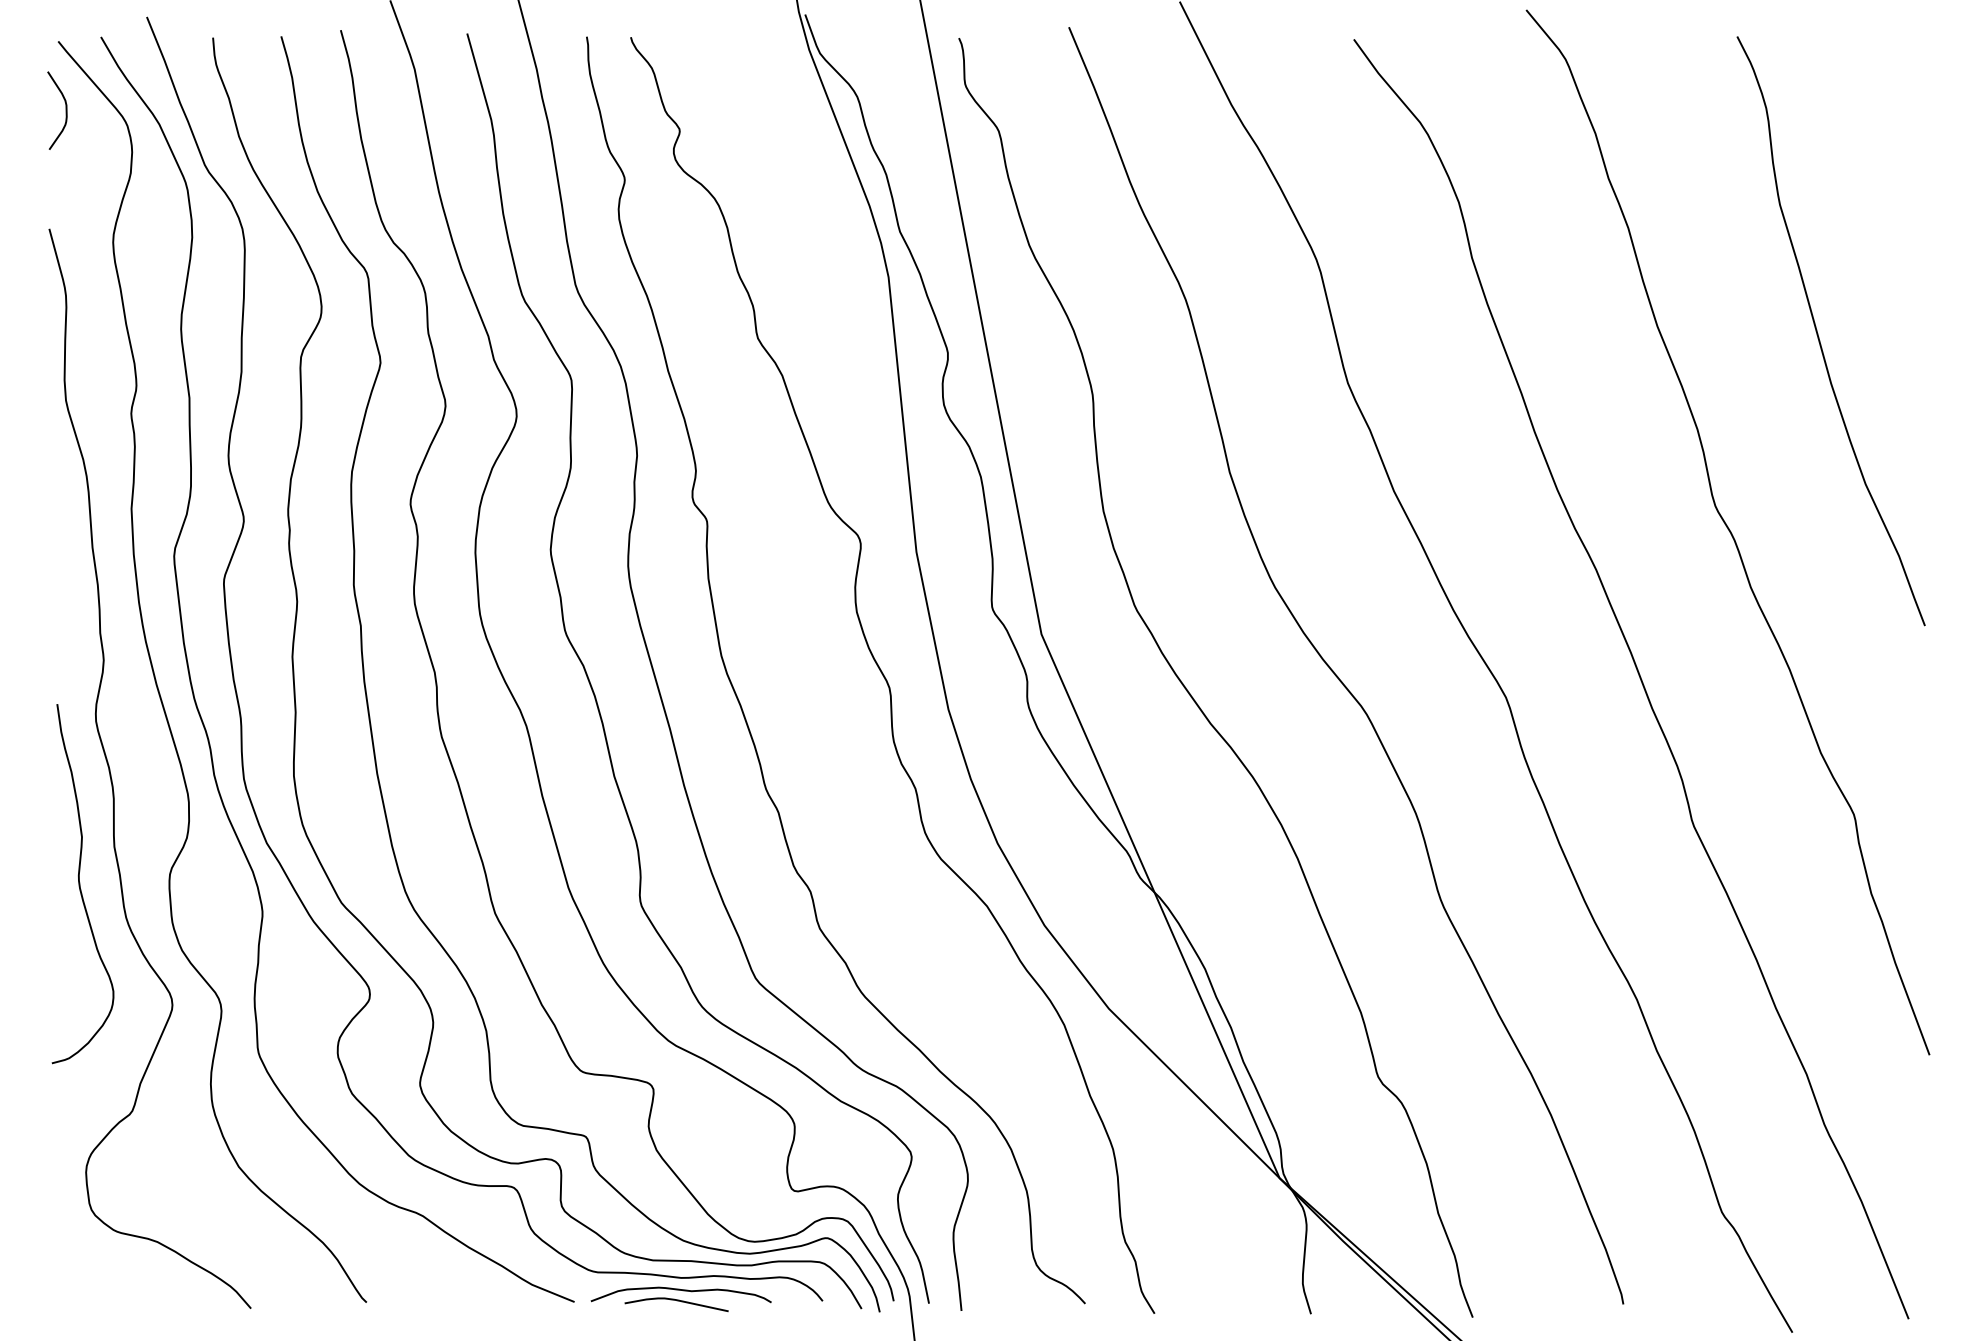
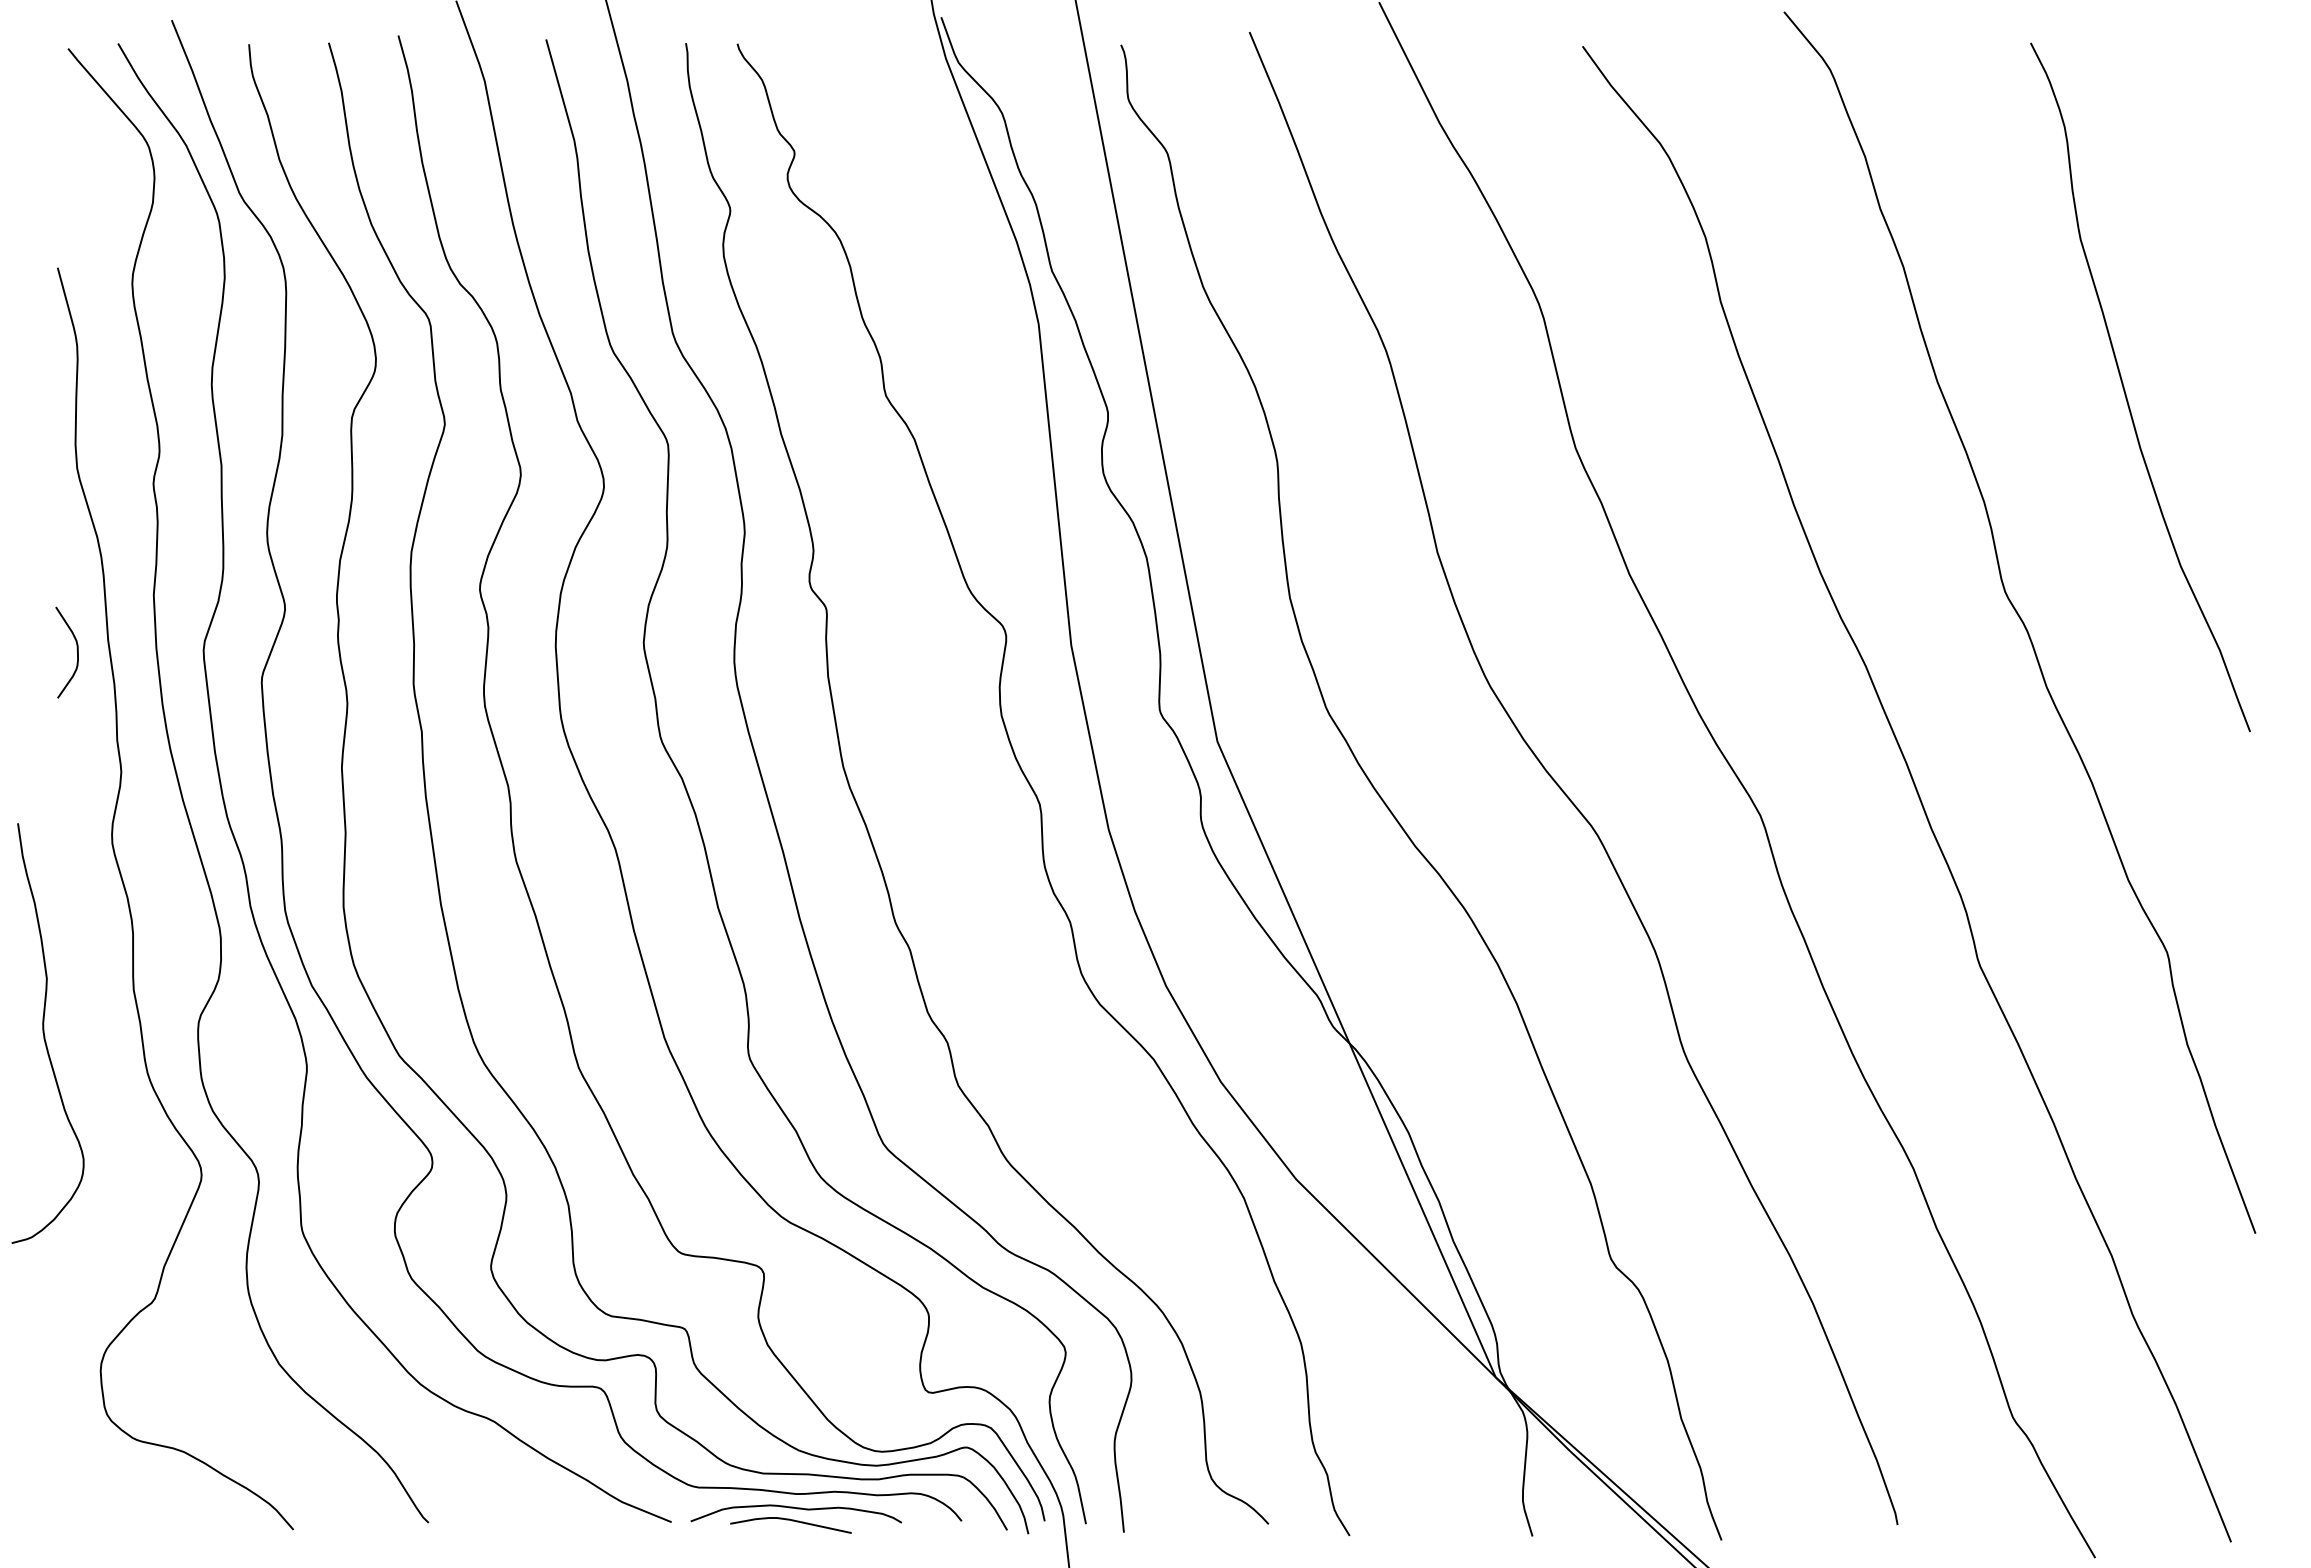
curve: (65, 108) -> (76, 649), moved
curve: (79, 883) -> (44, 1033), moved

